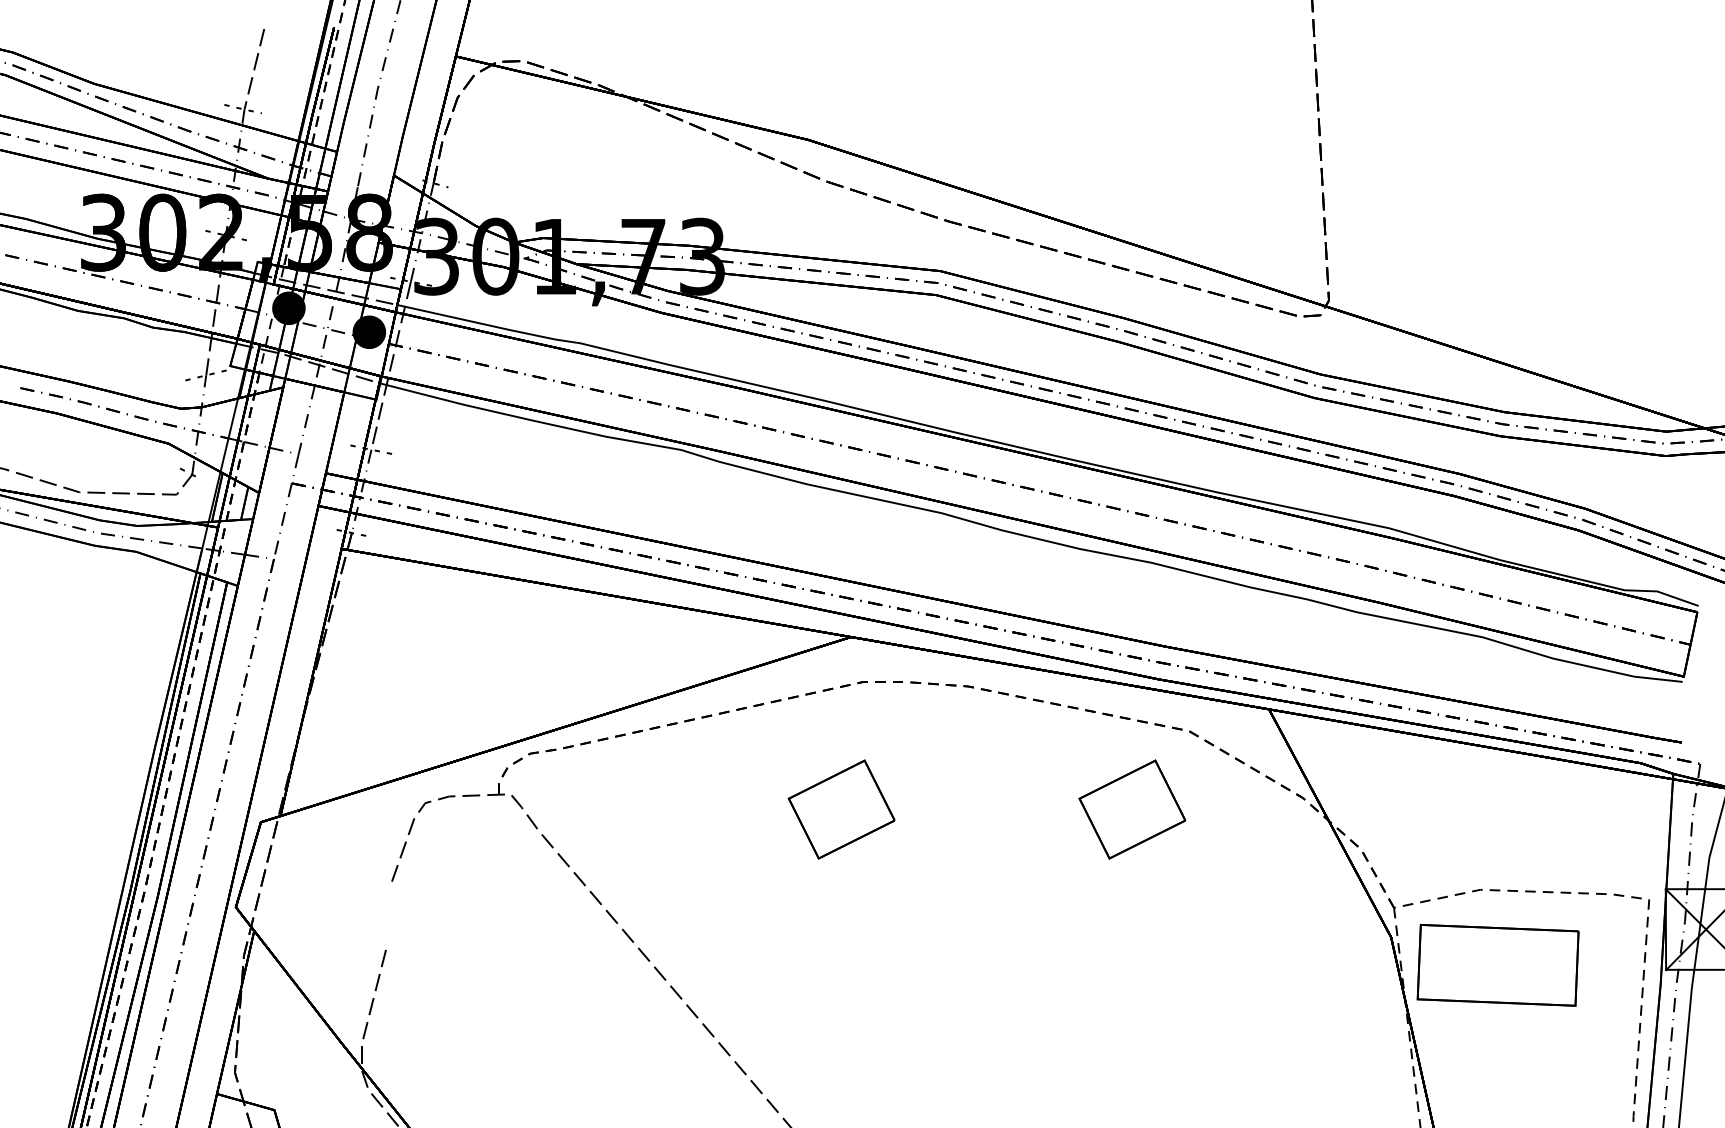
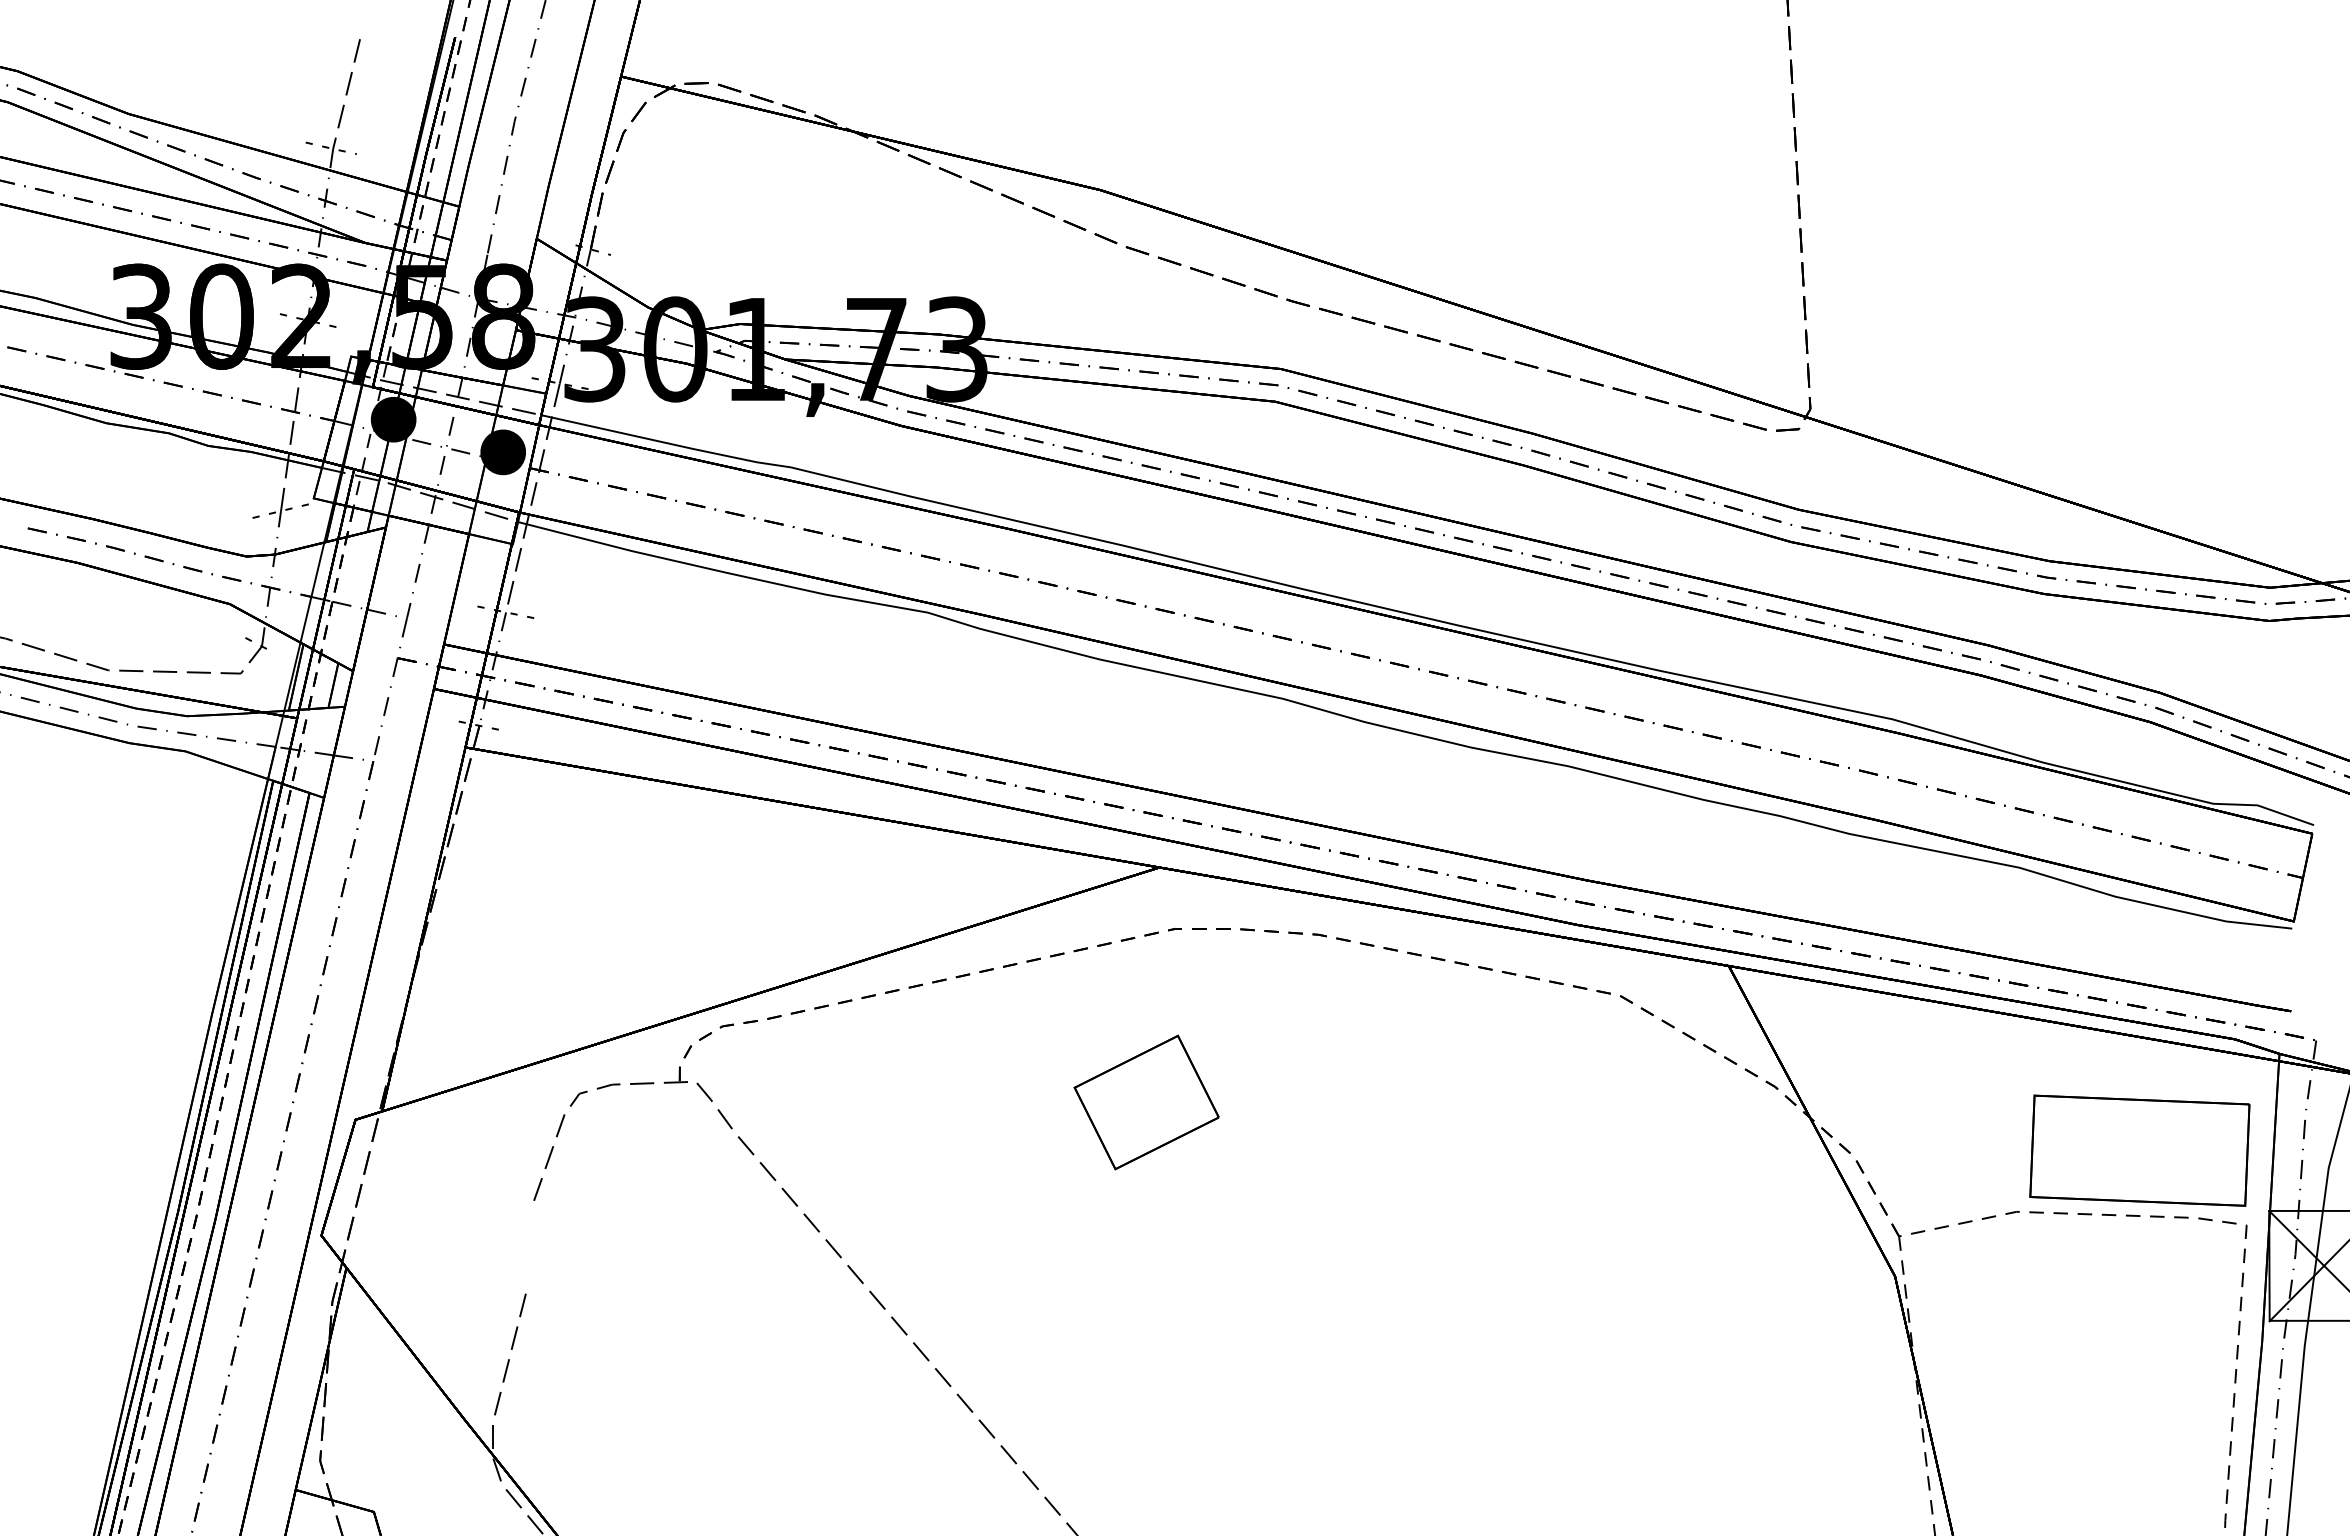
part: (1132, 809) -> (1542, 1102), removed
part: (1497, 965) -> (2139, 1150), moved

